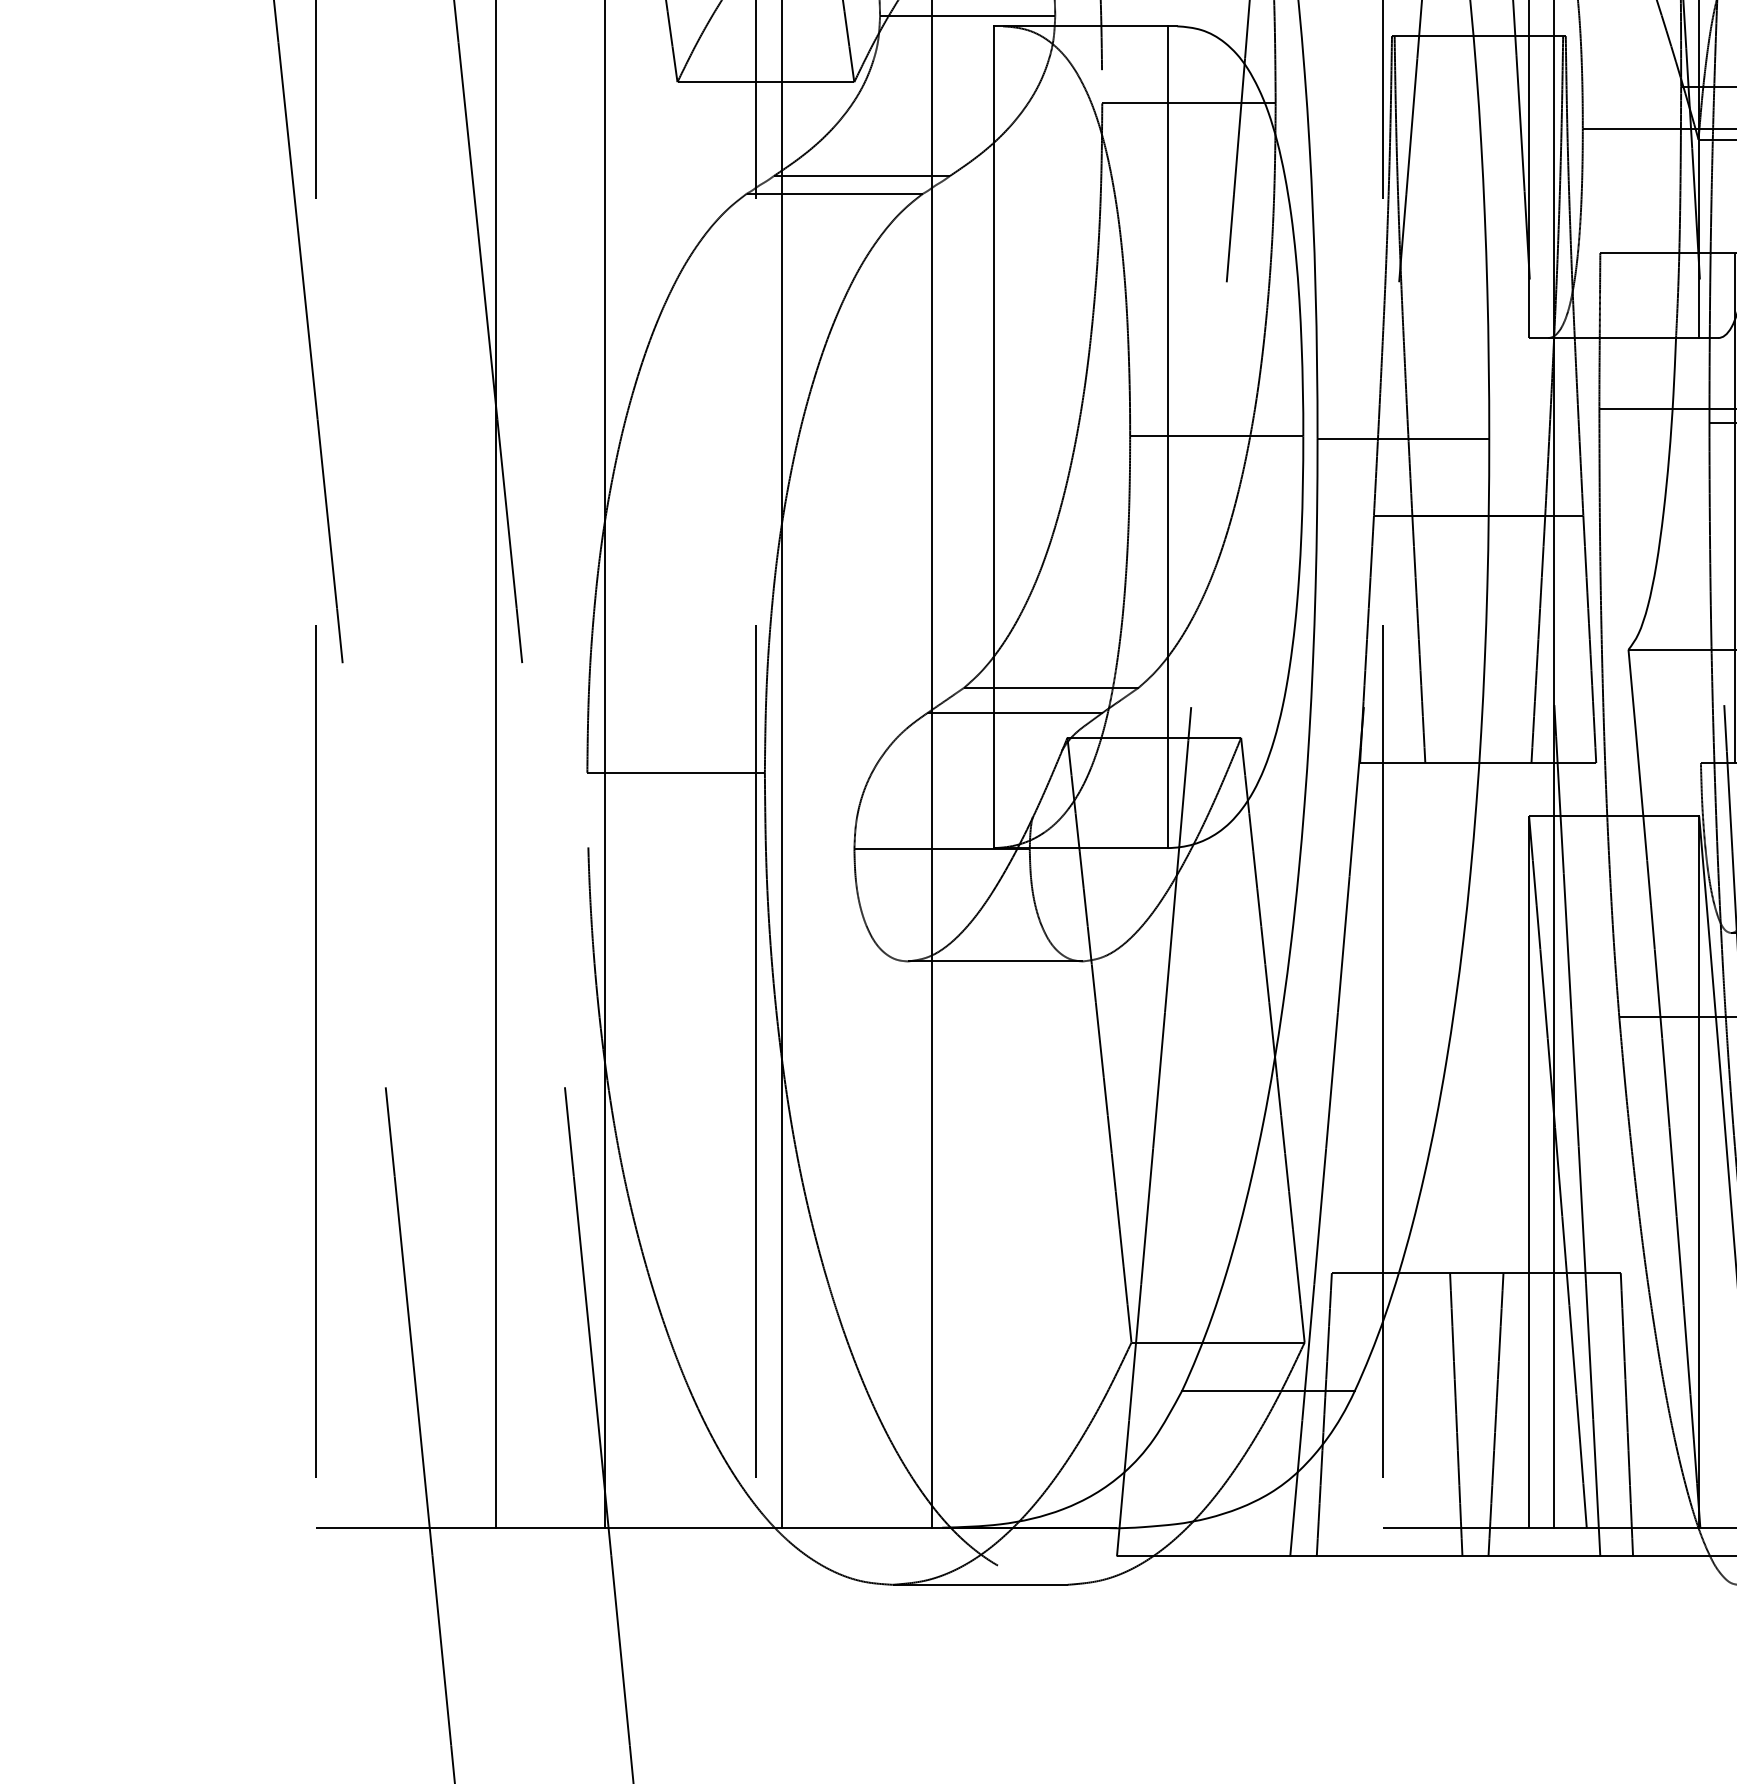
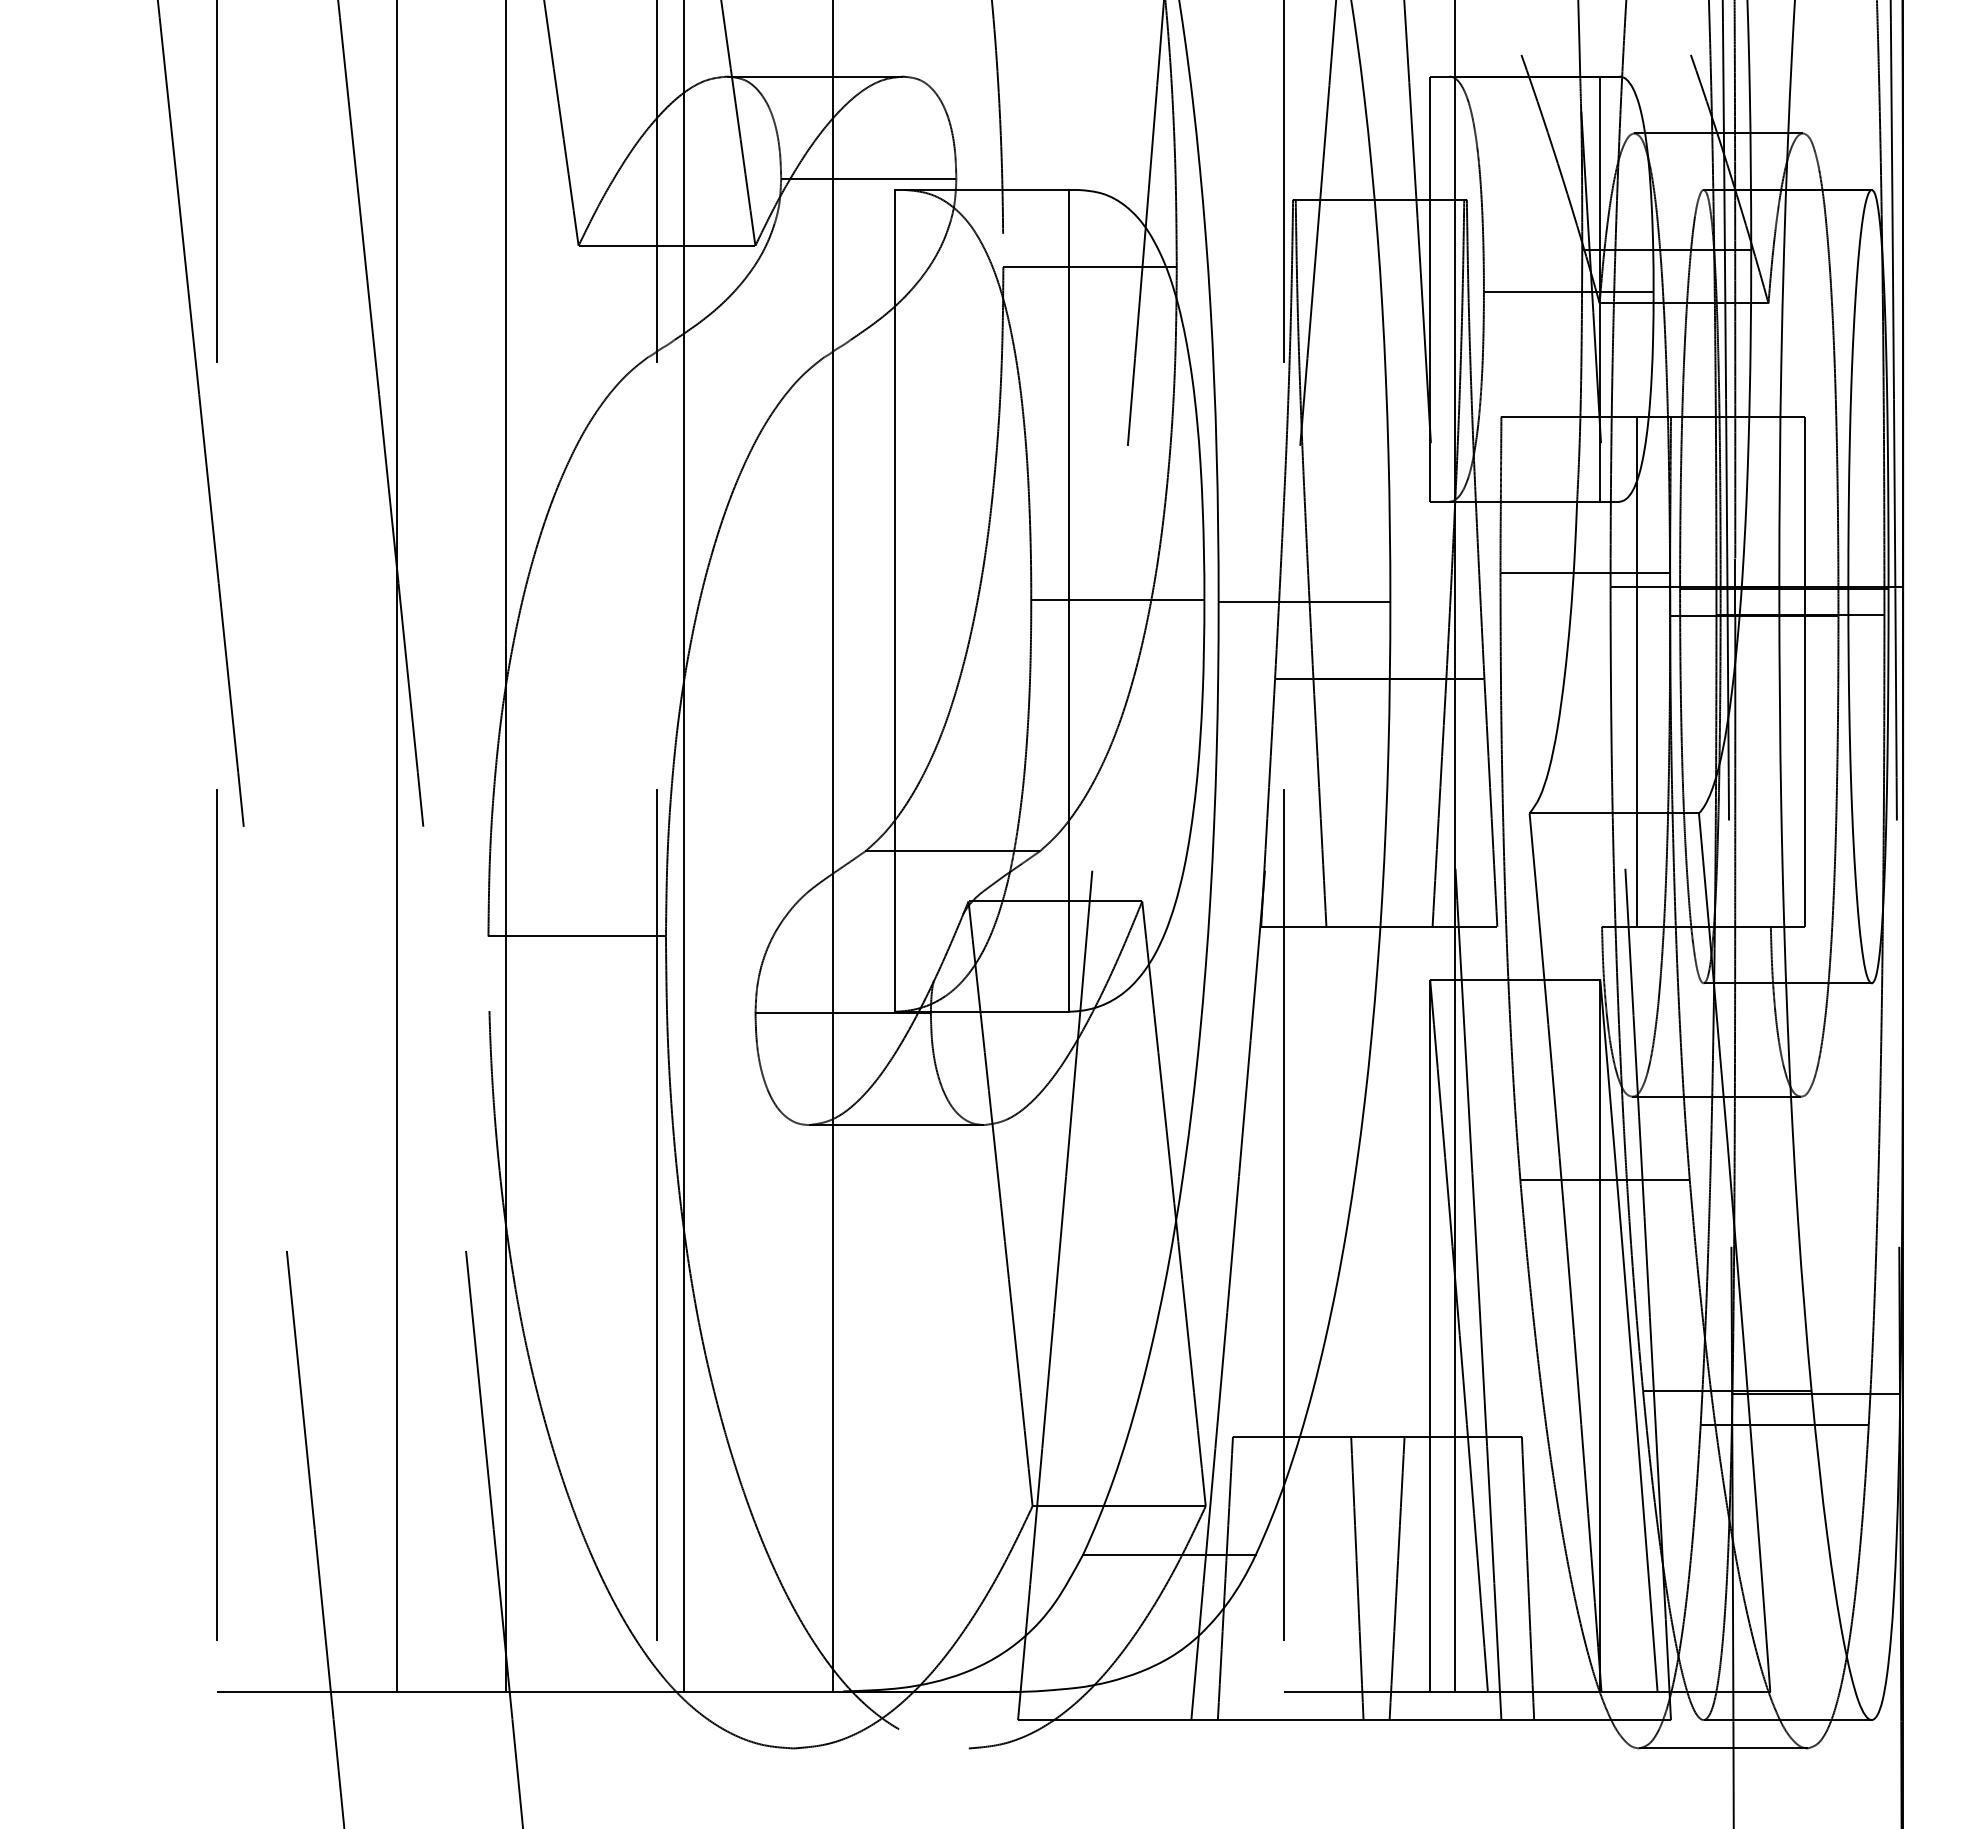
line: (862, 175) -> (763, 339), removed
line: (834, 193) -> (735, 357), removed
line: (1015, 712) -> (916, 876), removed
line: (979, 1584) -> (880, 1748), removed

